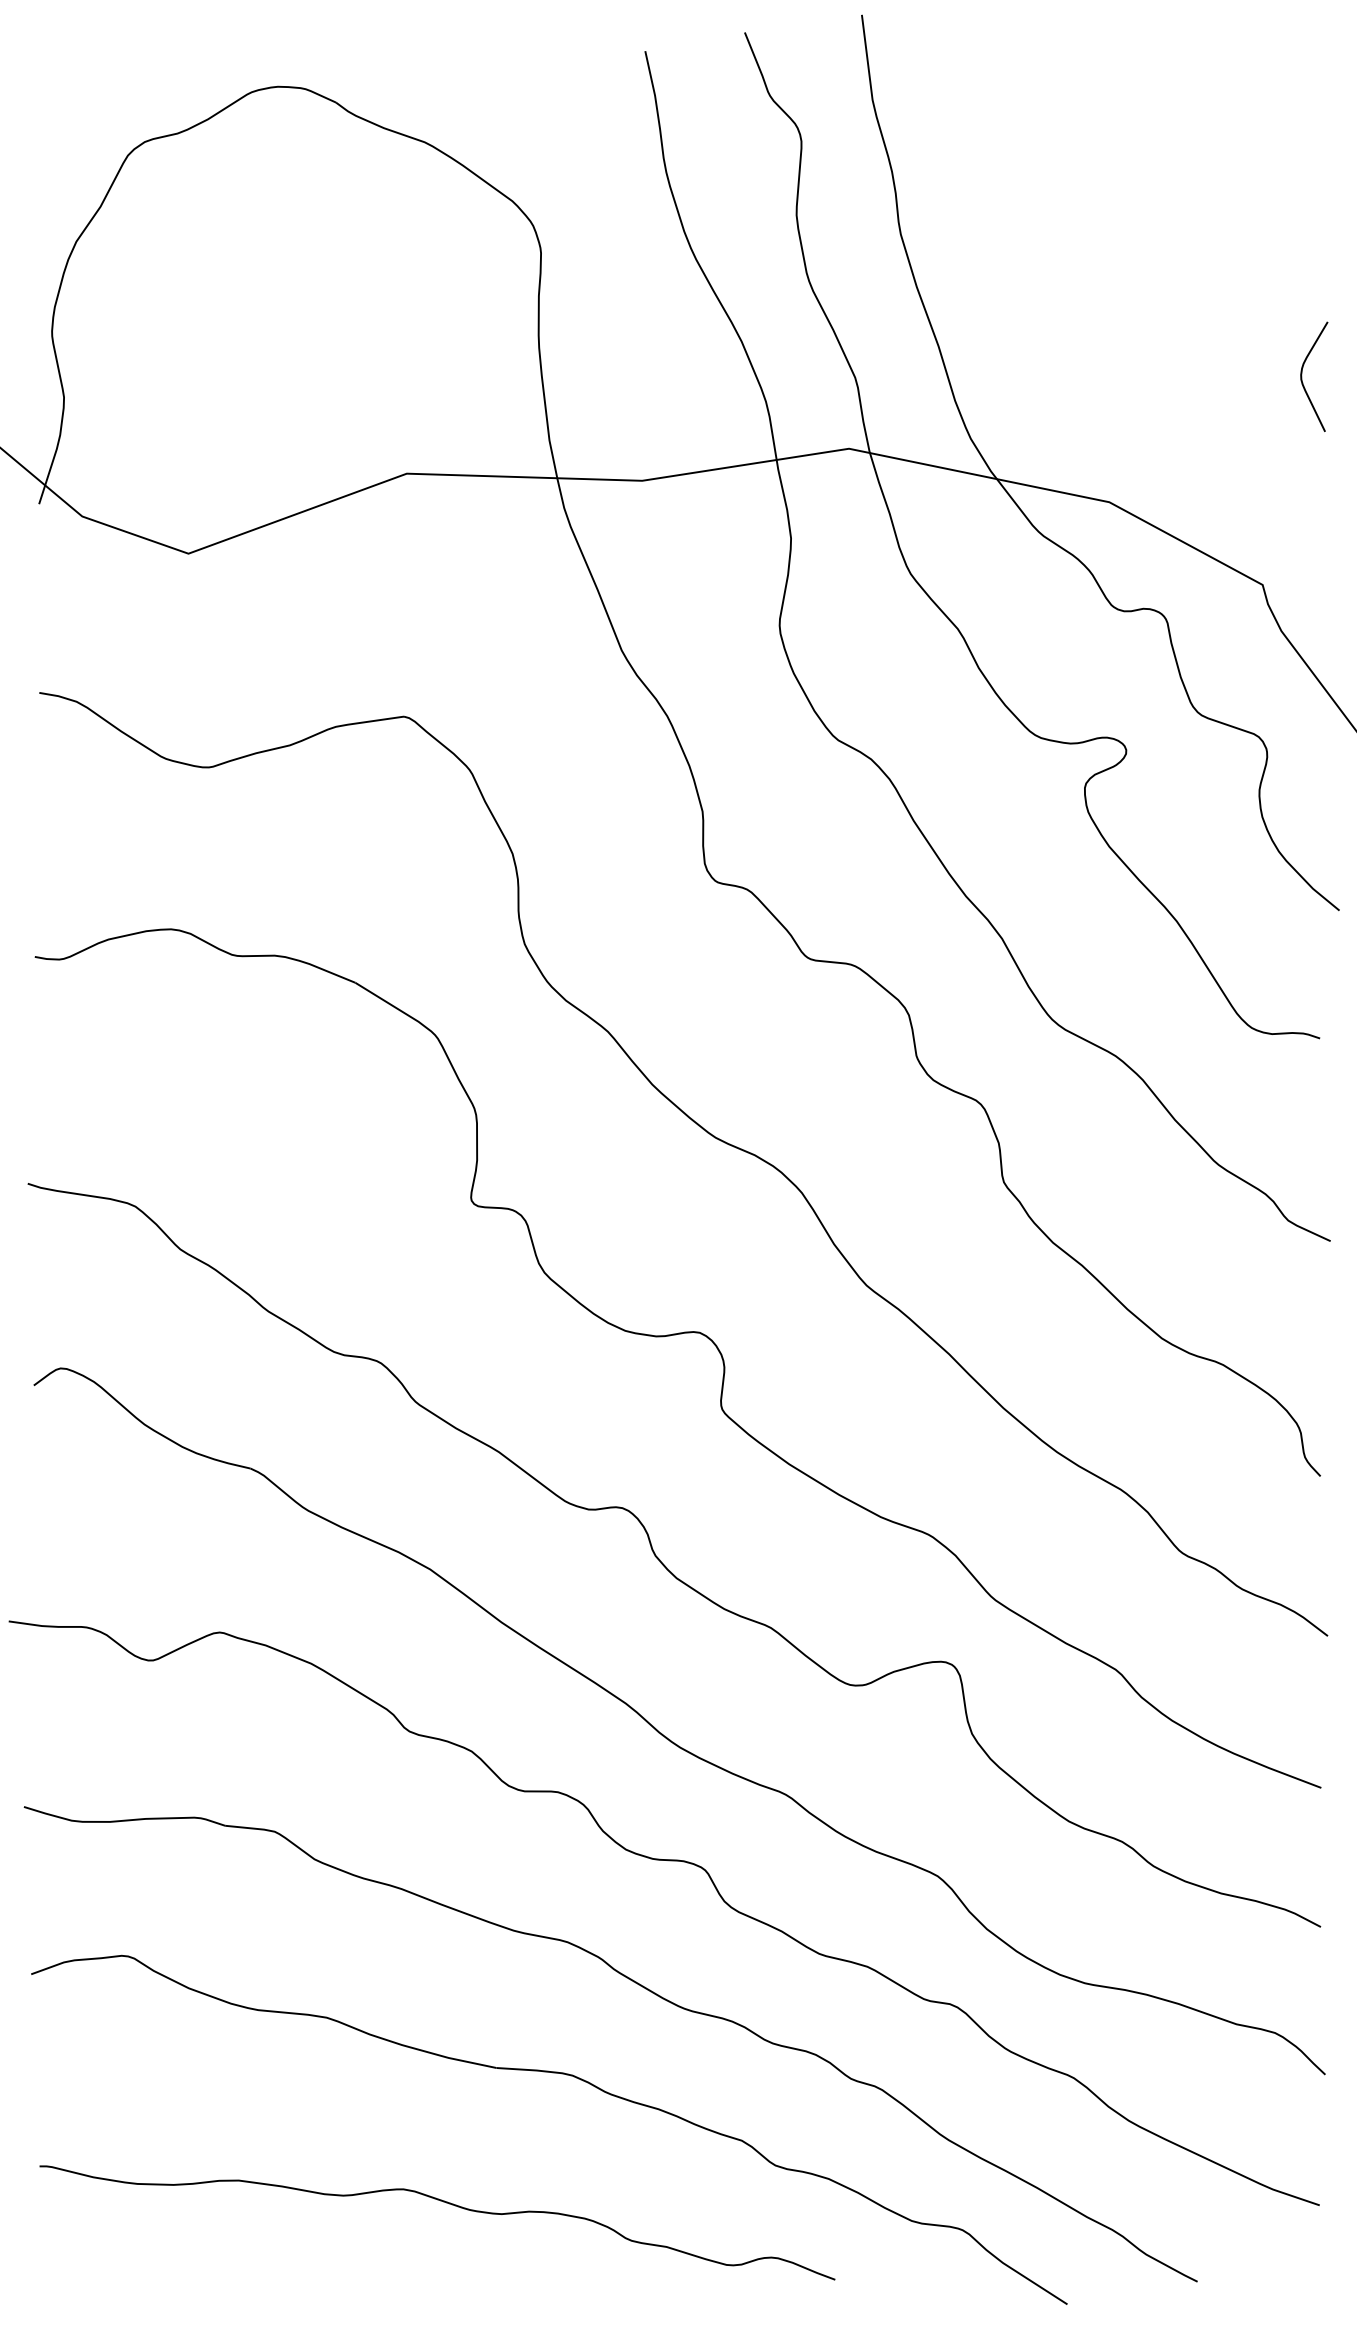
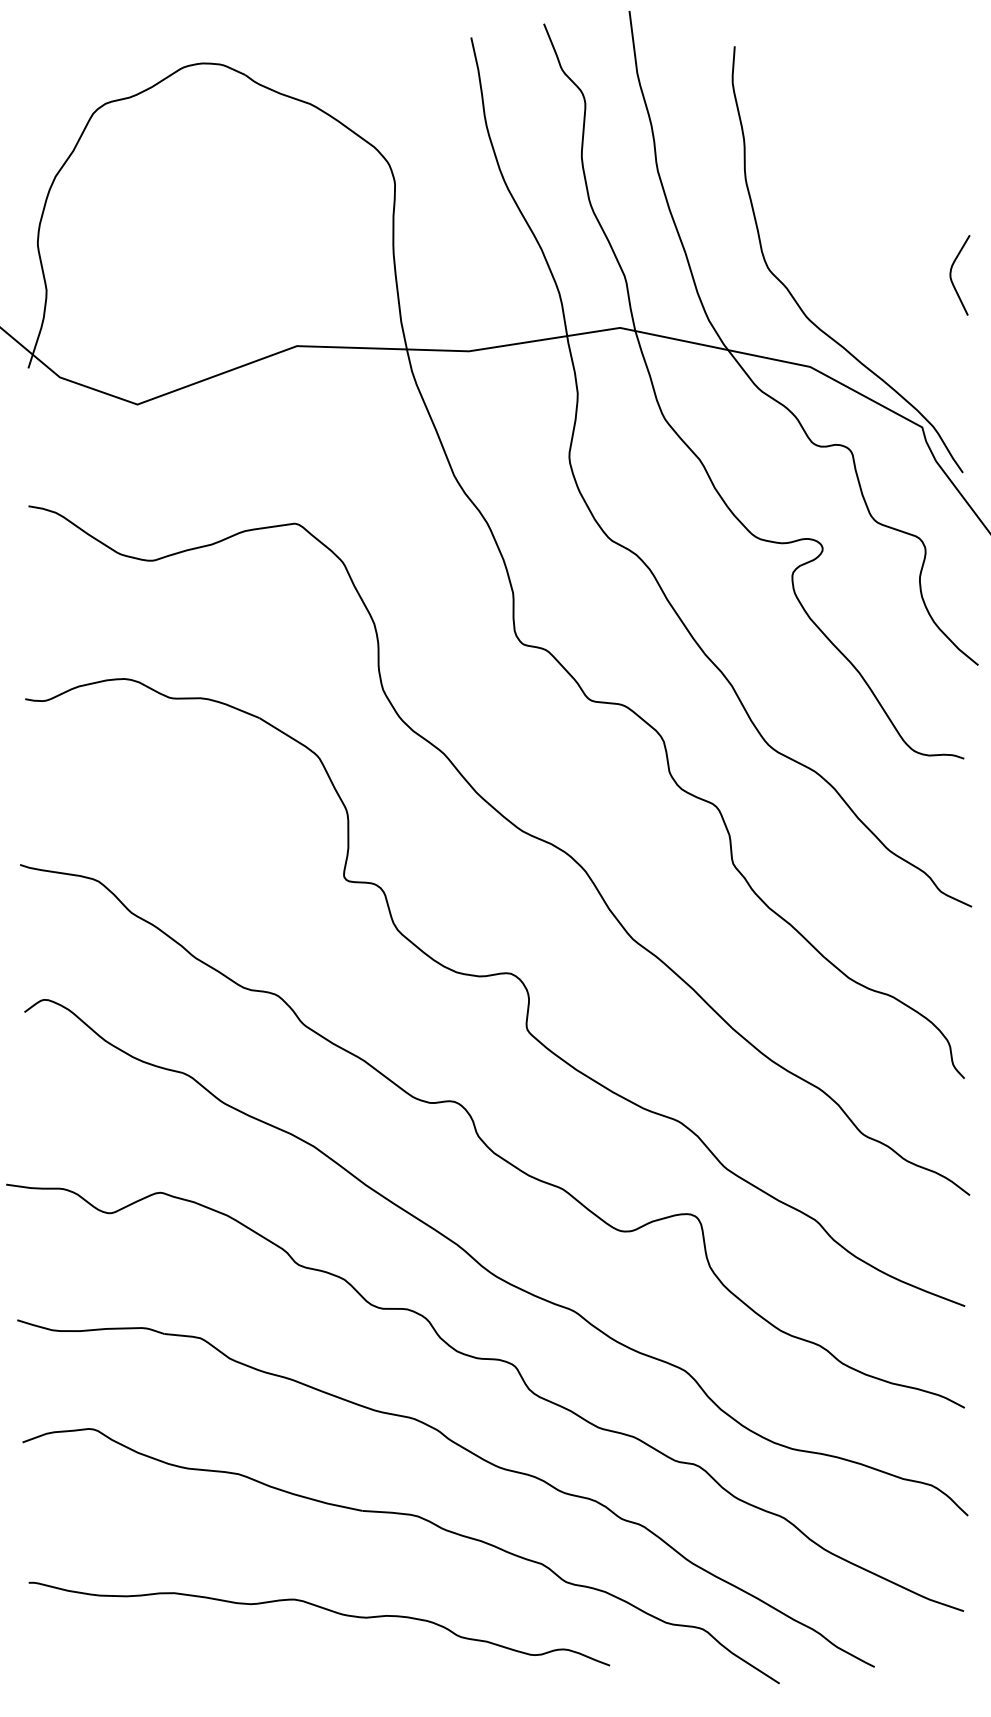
curve: (1085, 404) -> (792, 295), added

